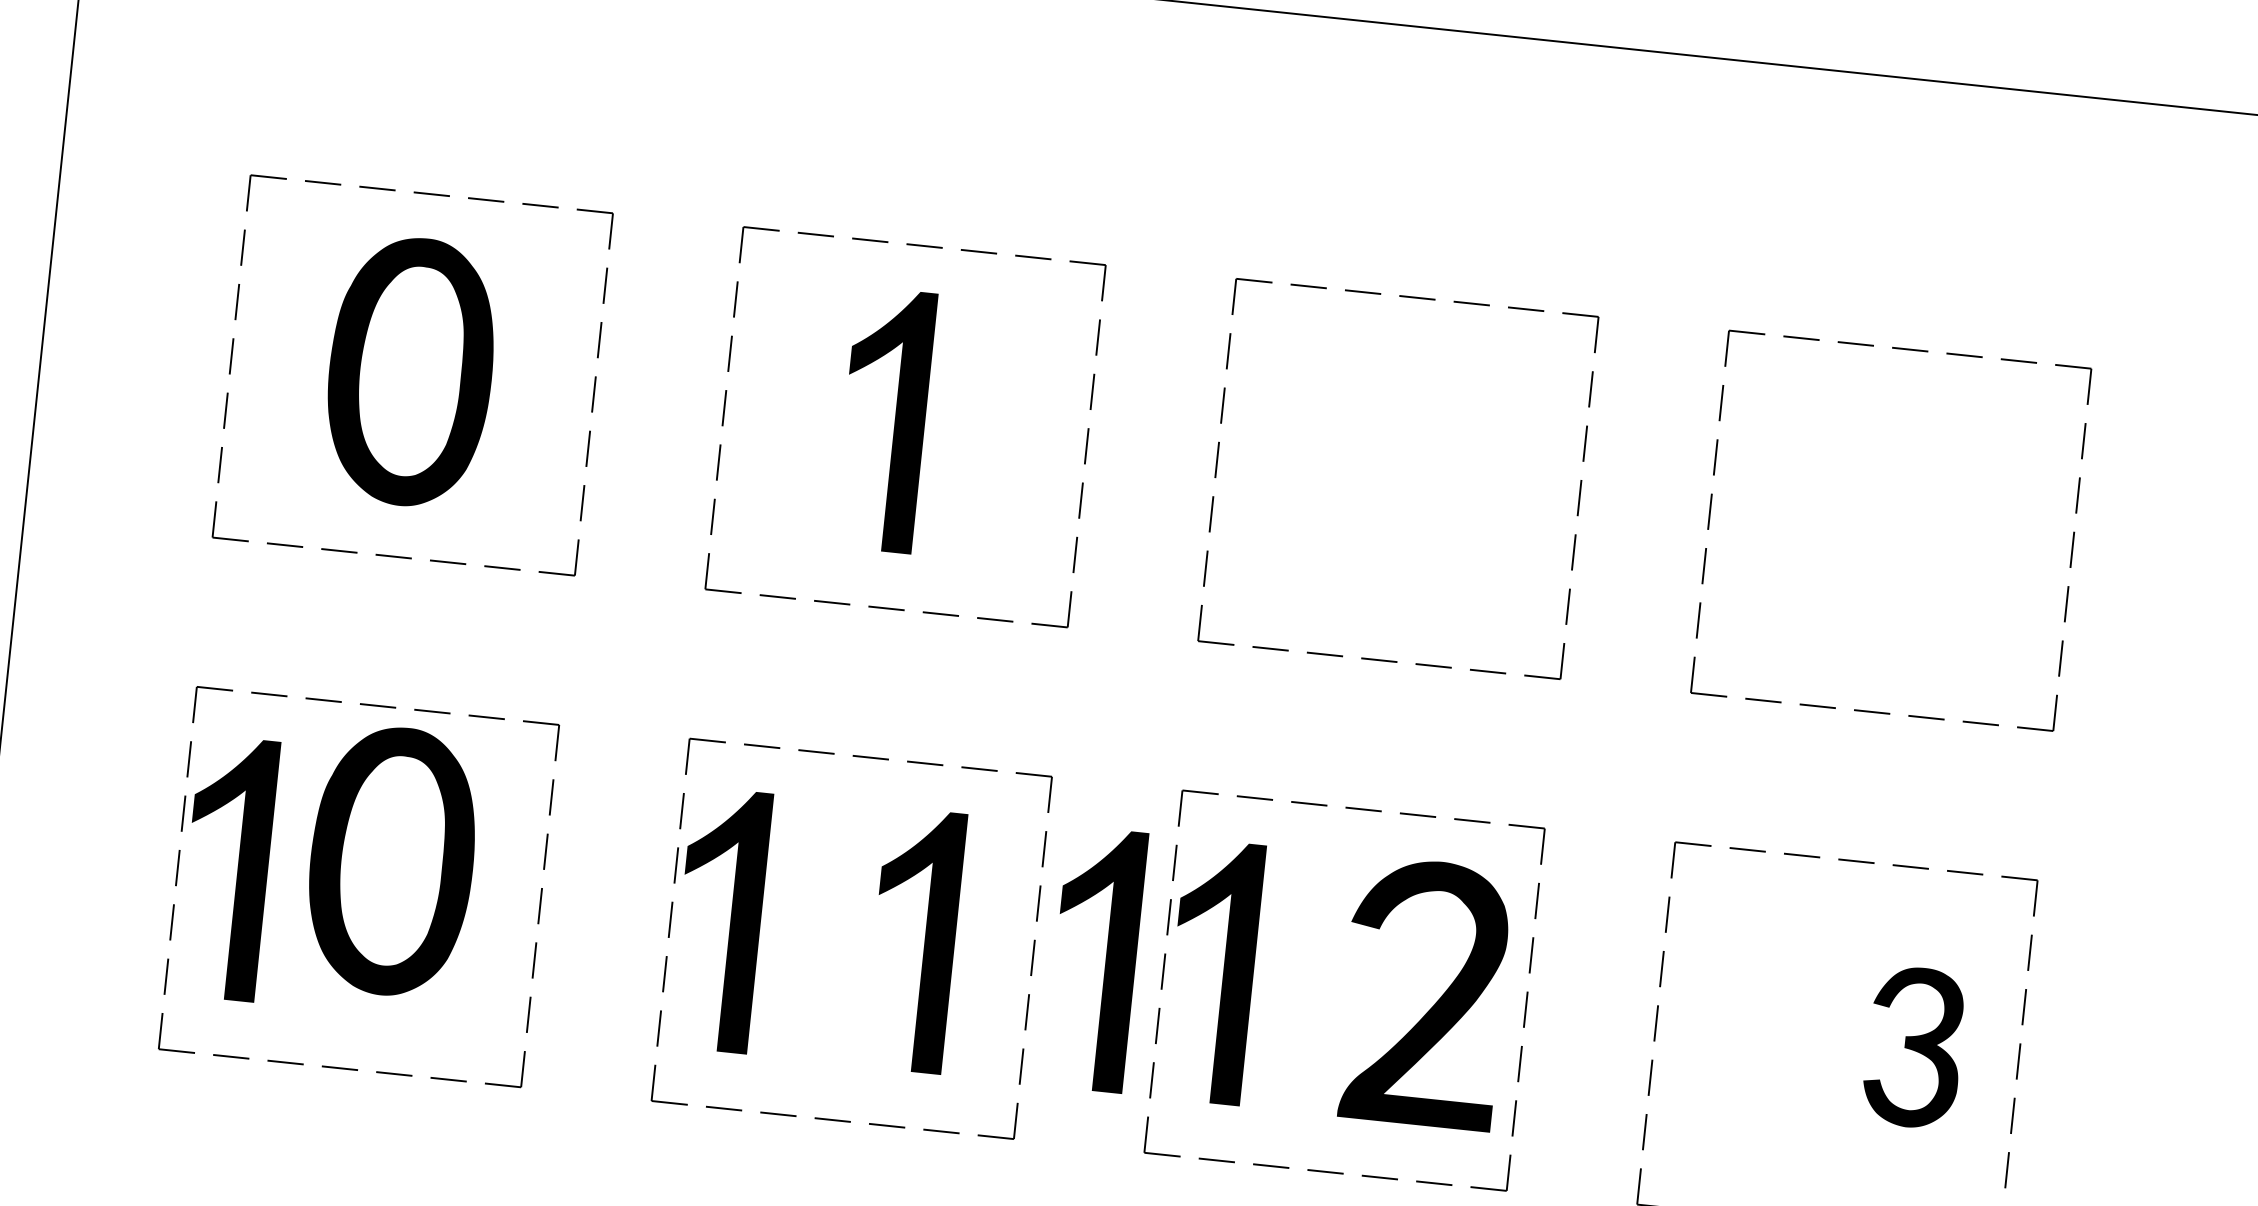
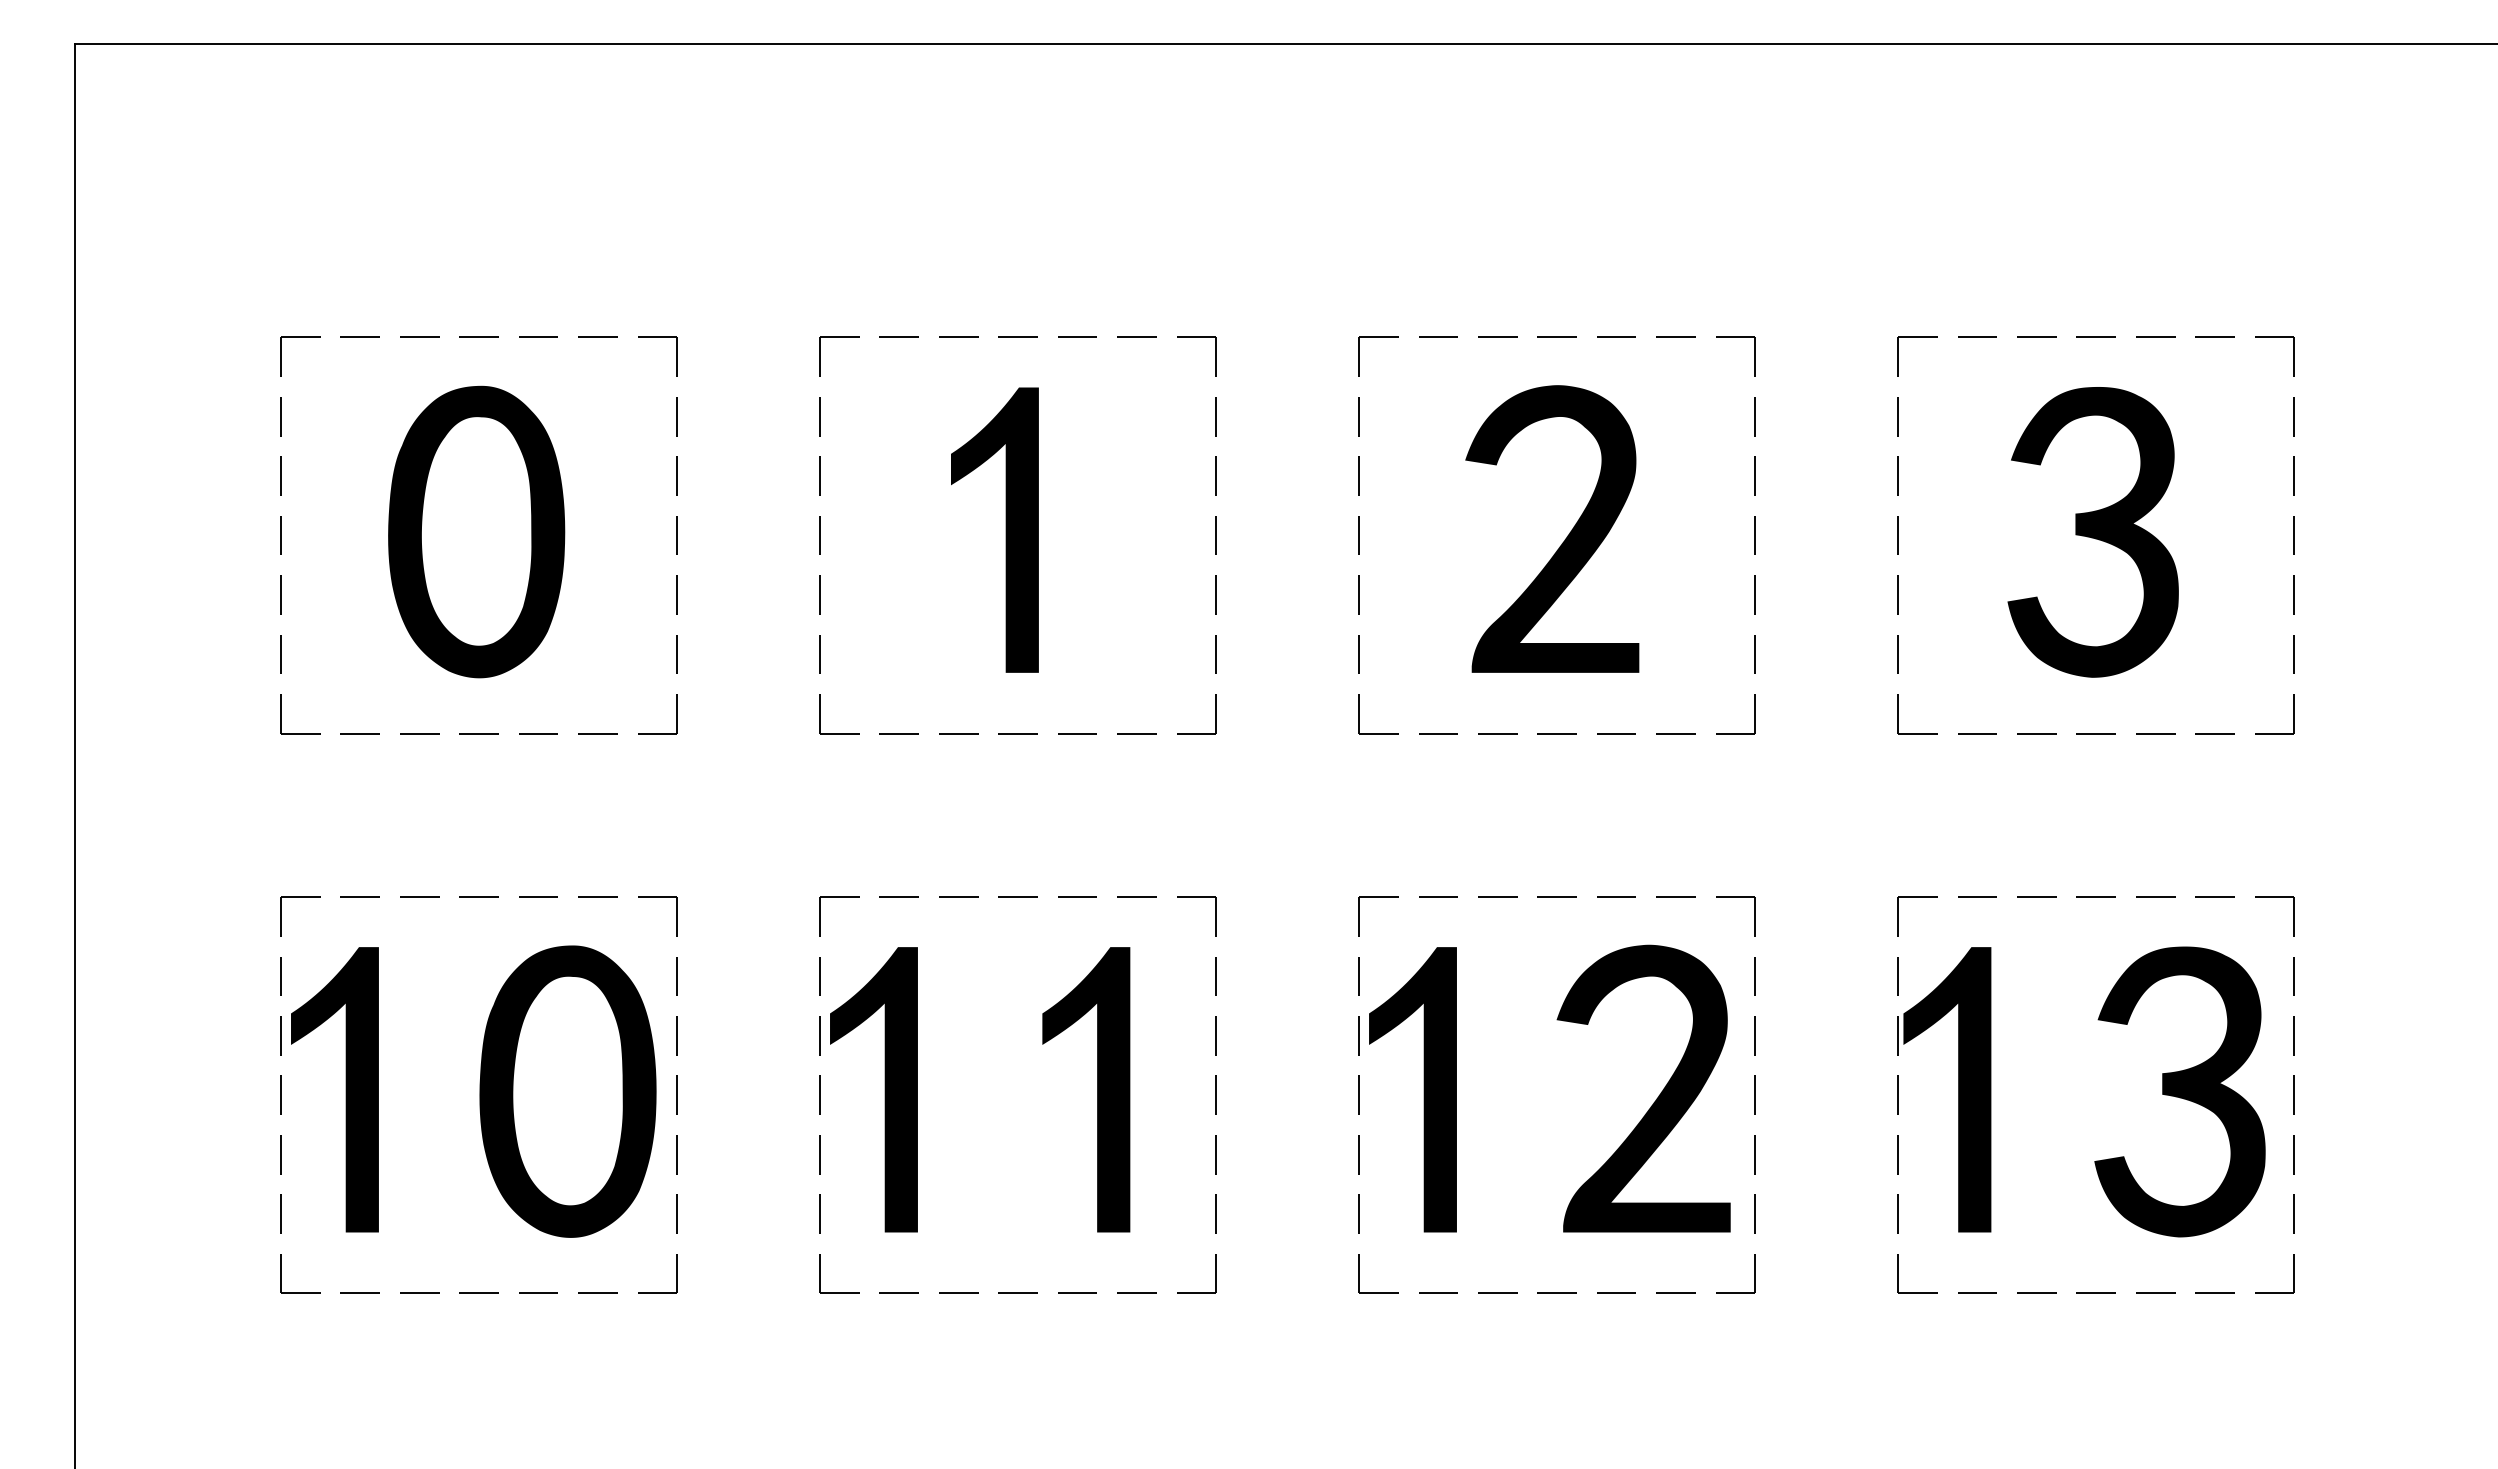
fill: (1394, 472) -> (1552, 528), added
fill: (1888, 526) -> (2092, 531), added
part: (391, 861) -> (567, 1091), moved
part: (1105, 960) -> (1295, 1089), removed
fill: (1701, 1022) -> (1947, 1089), added
part: (1913, 1047) -> (2179, 1091), size x1.67

